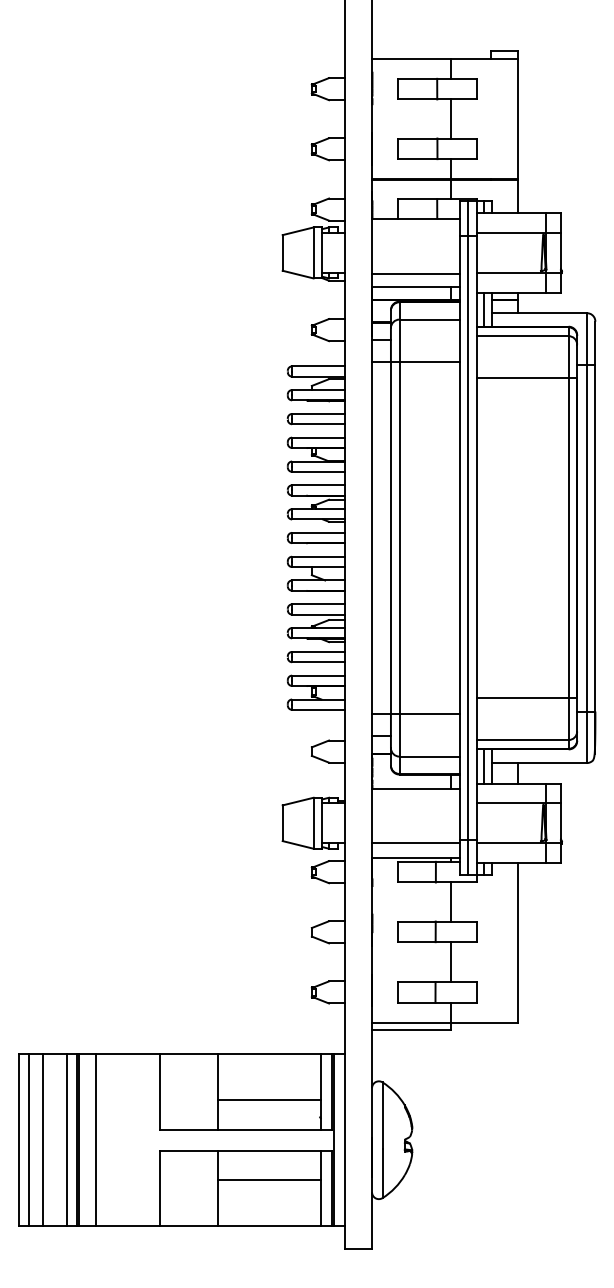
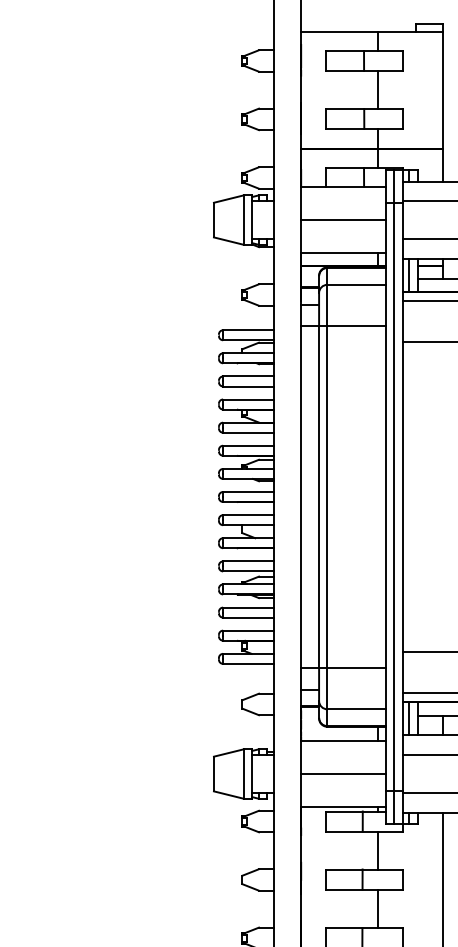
line: (415, 273) -> (342, 219), moved
line: (415, 843) -> (342, 774), moved

